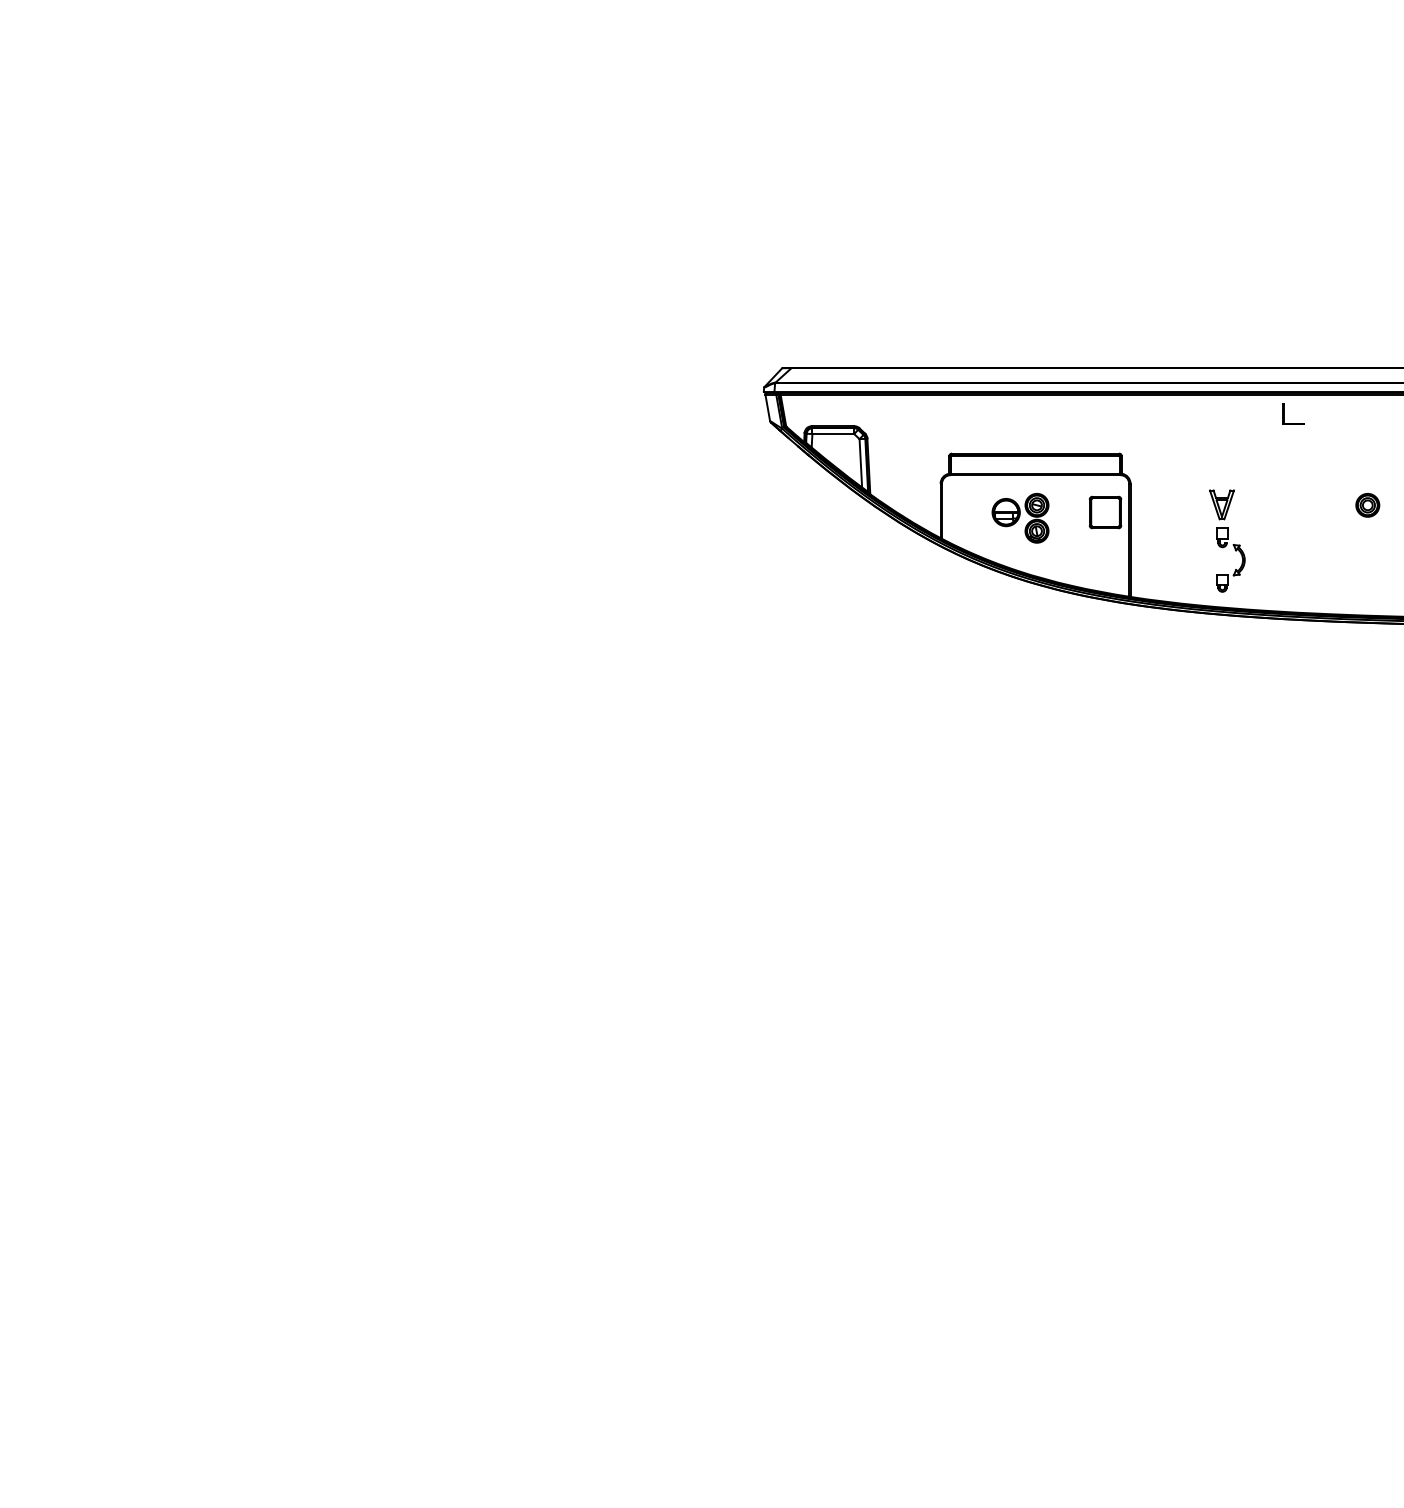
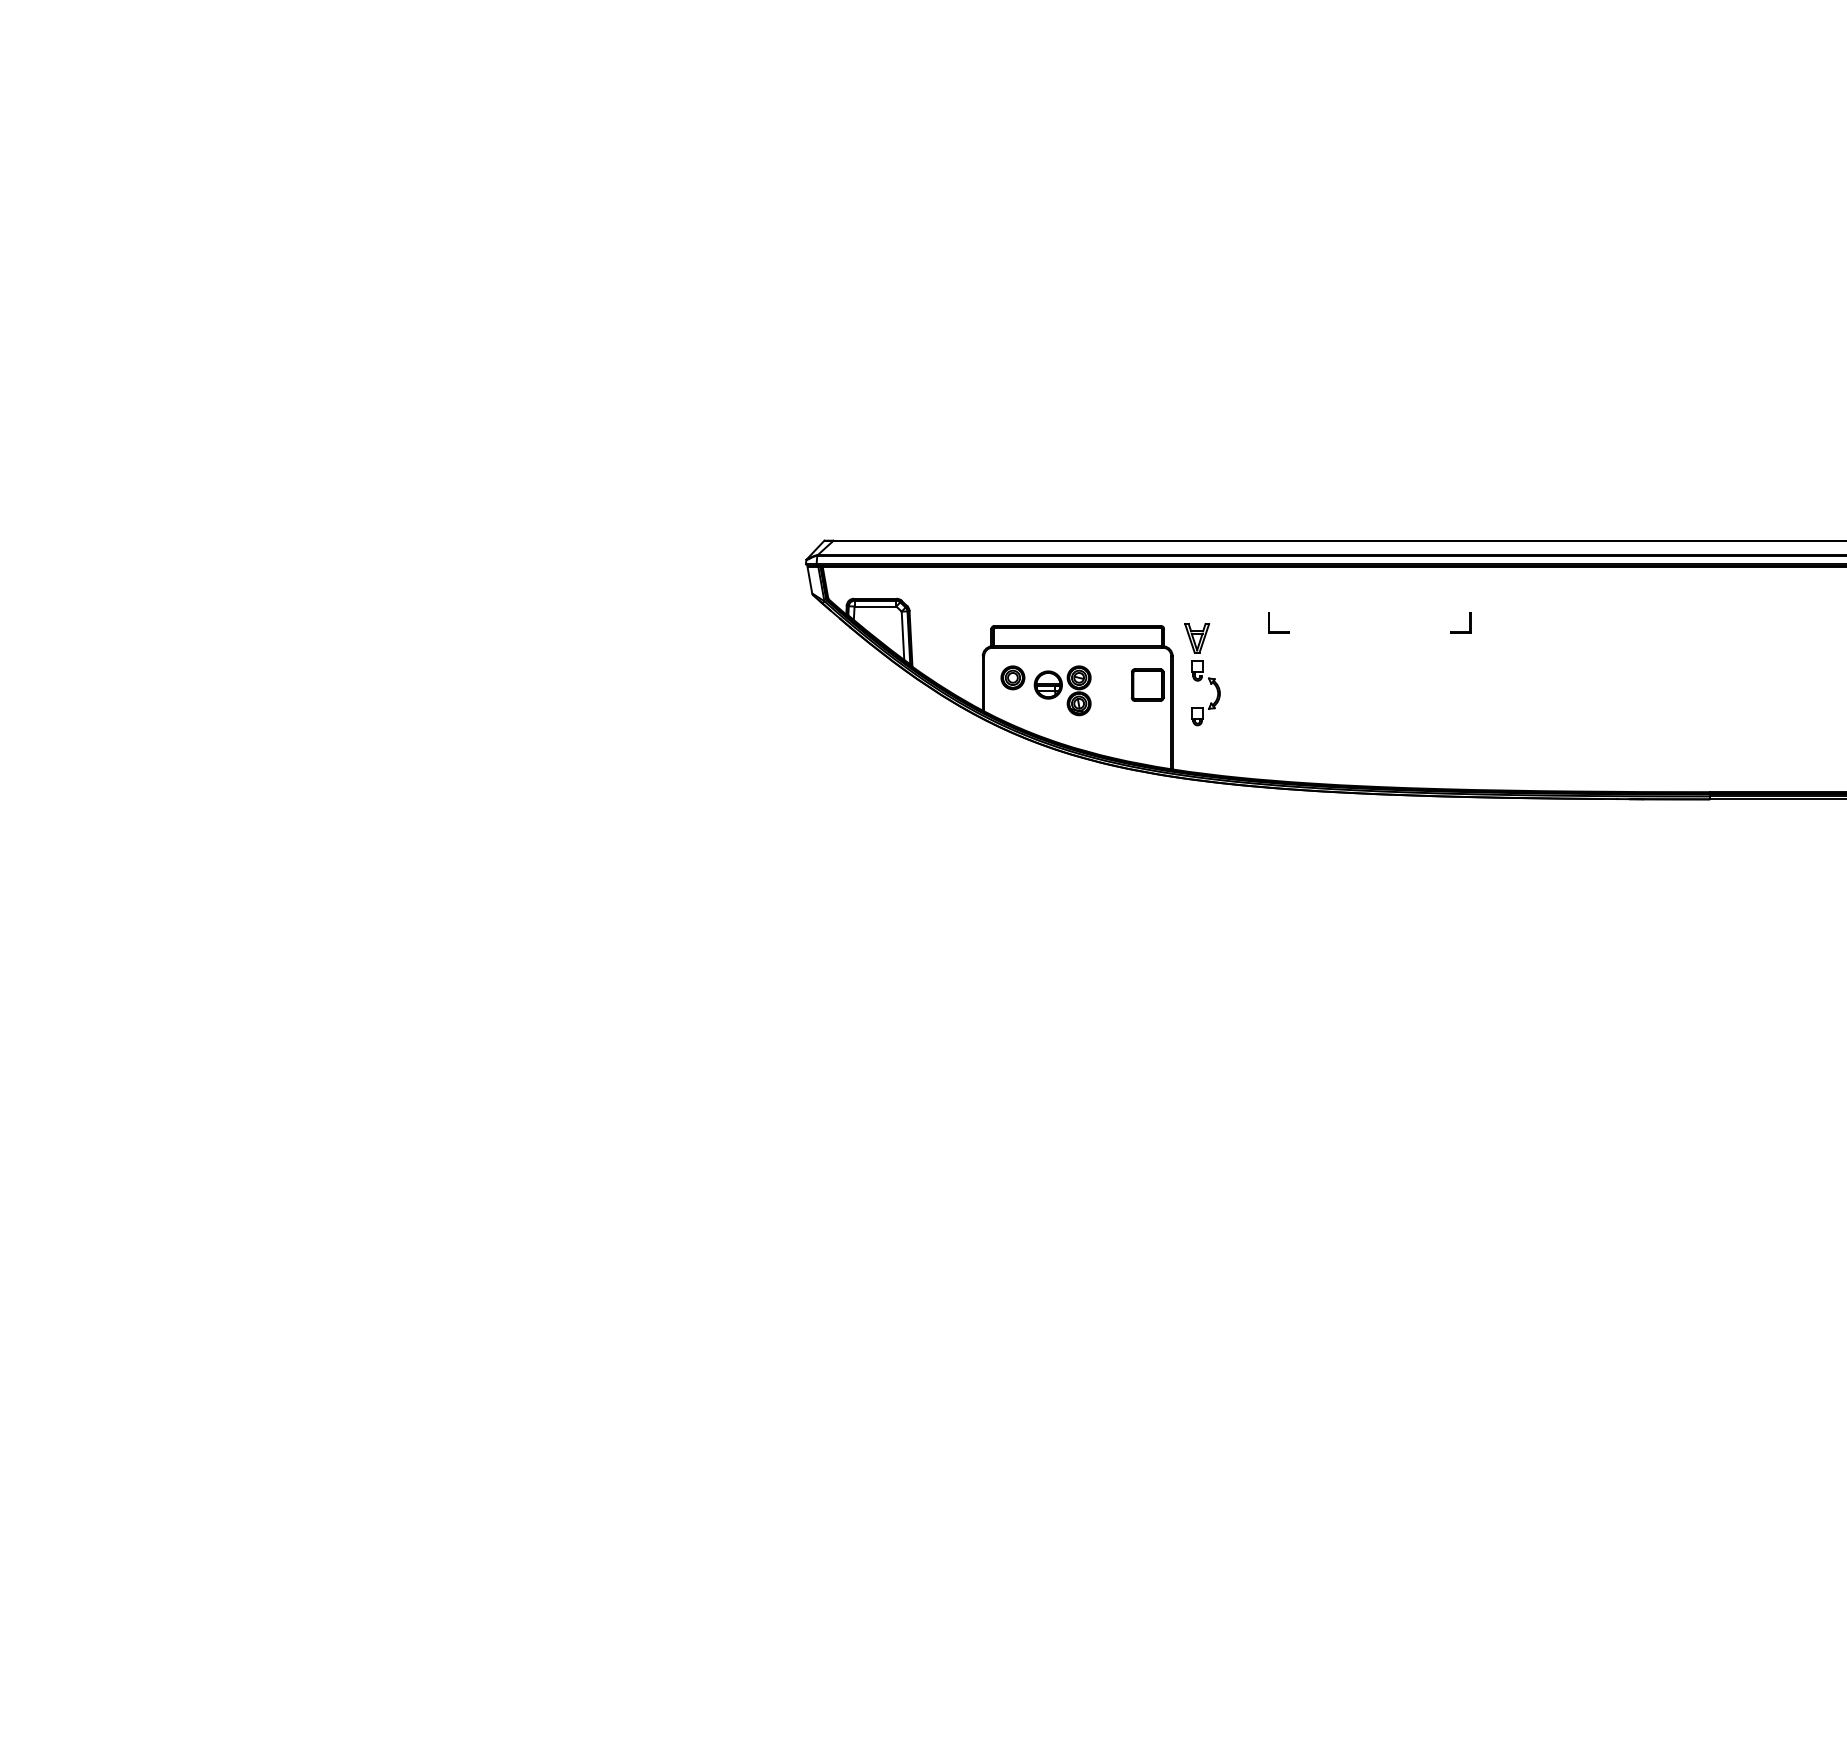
part: (1284, 413) -> (1269, 622), moved
part: (1367, 504) -> (1012, 677), moved
part: (1227, 540) -> (1202, 674), moved

